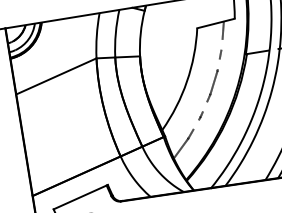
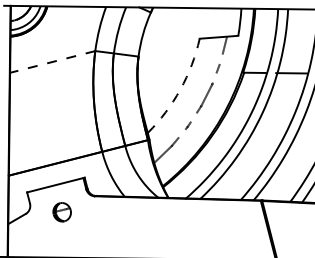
line: (56, 76) -> (52, 61), solid -> dashed
arc: (187, 81) -> (180, 89), solid -> dashed

